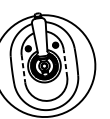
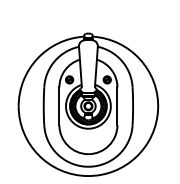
line: (65, 63) -> (117, 106), dashed -> solid
line: (23, 68) -> (59, 106), dashed -> solid

